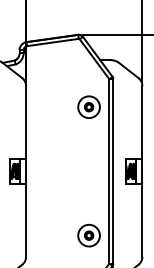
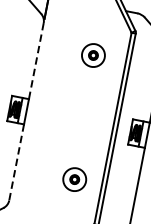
part: (88, 106) -> (93, 54), moved
line: (26, 122) -> (36, 60), solid -> dashed
line: (26, 220) -> (16, 162), solid -> dashed
part: (88, 235) -> (74, 179), moved

